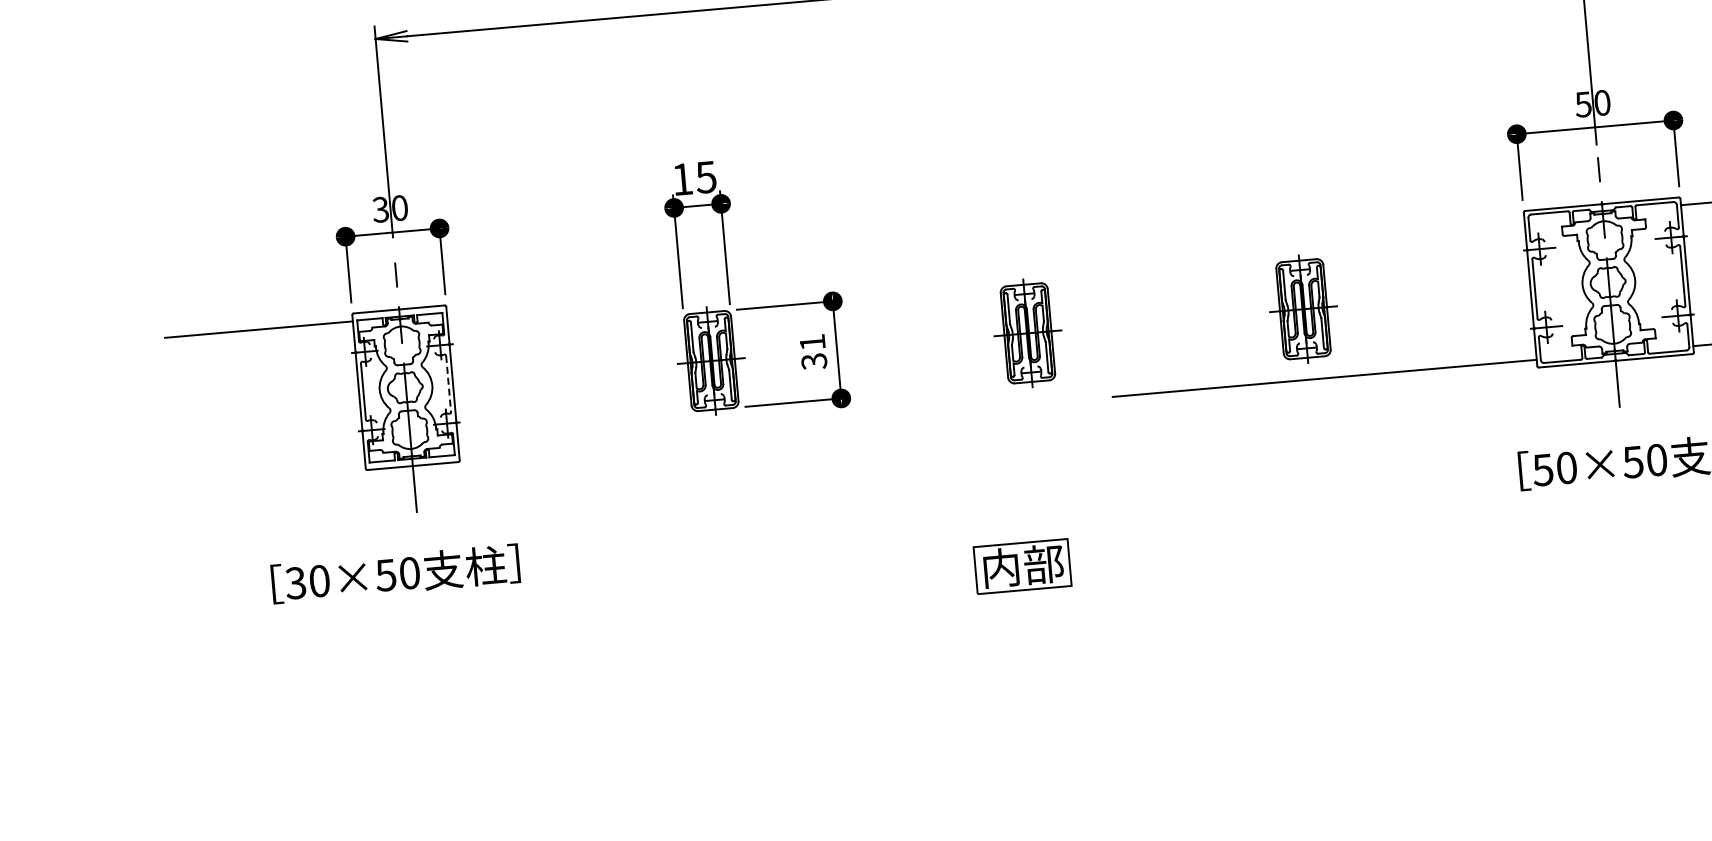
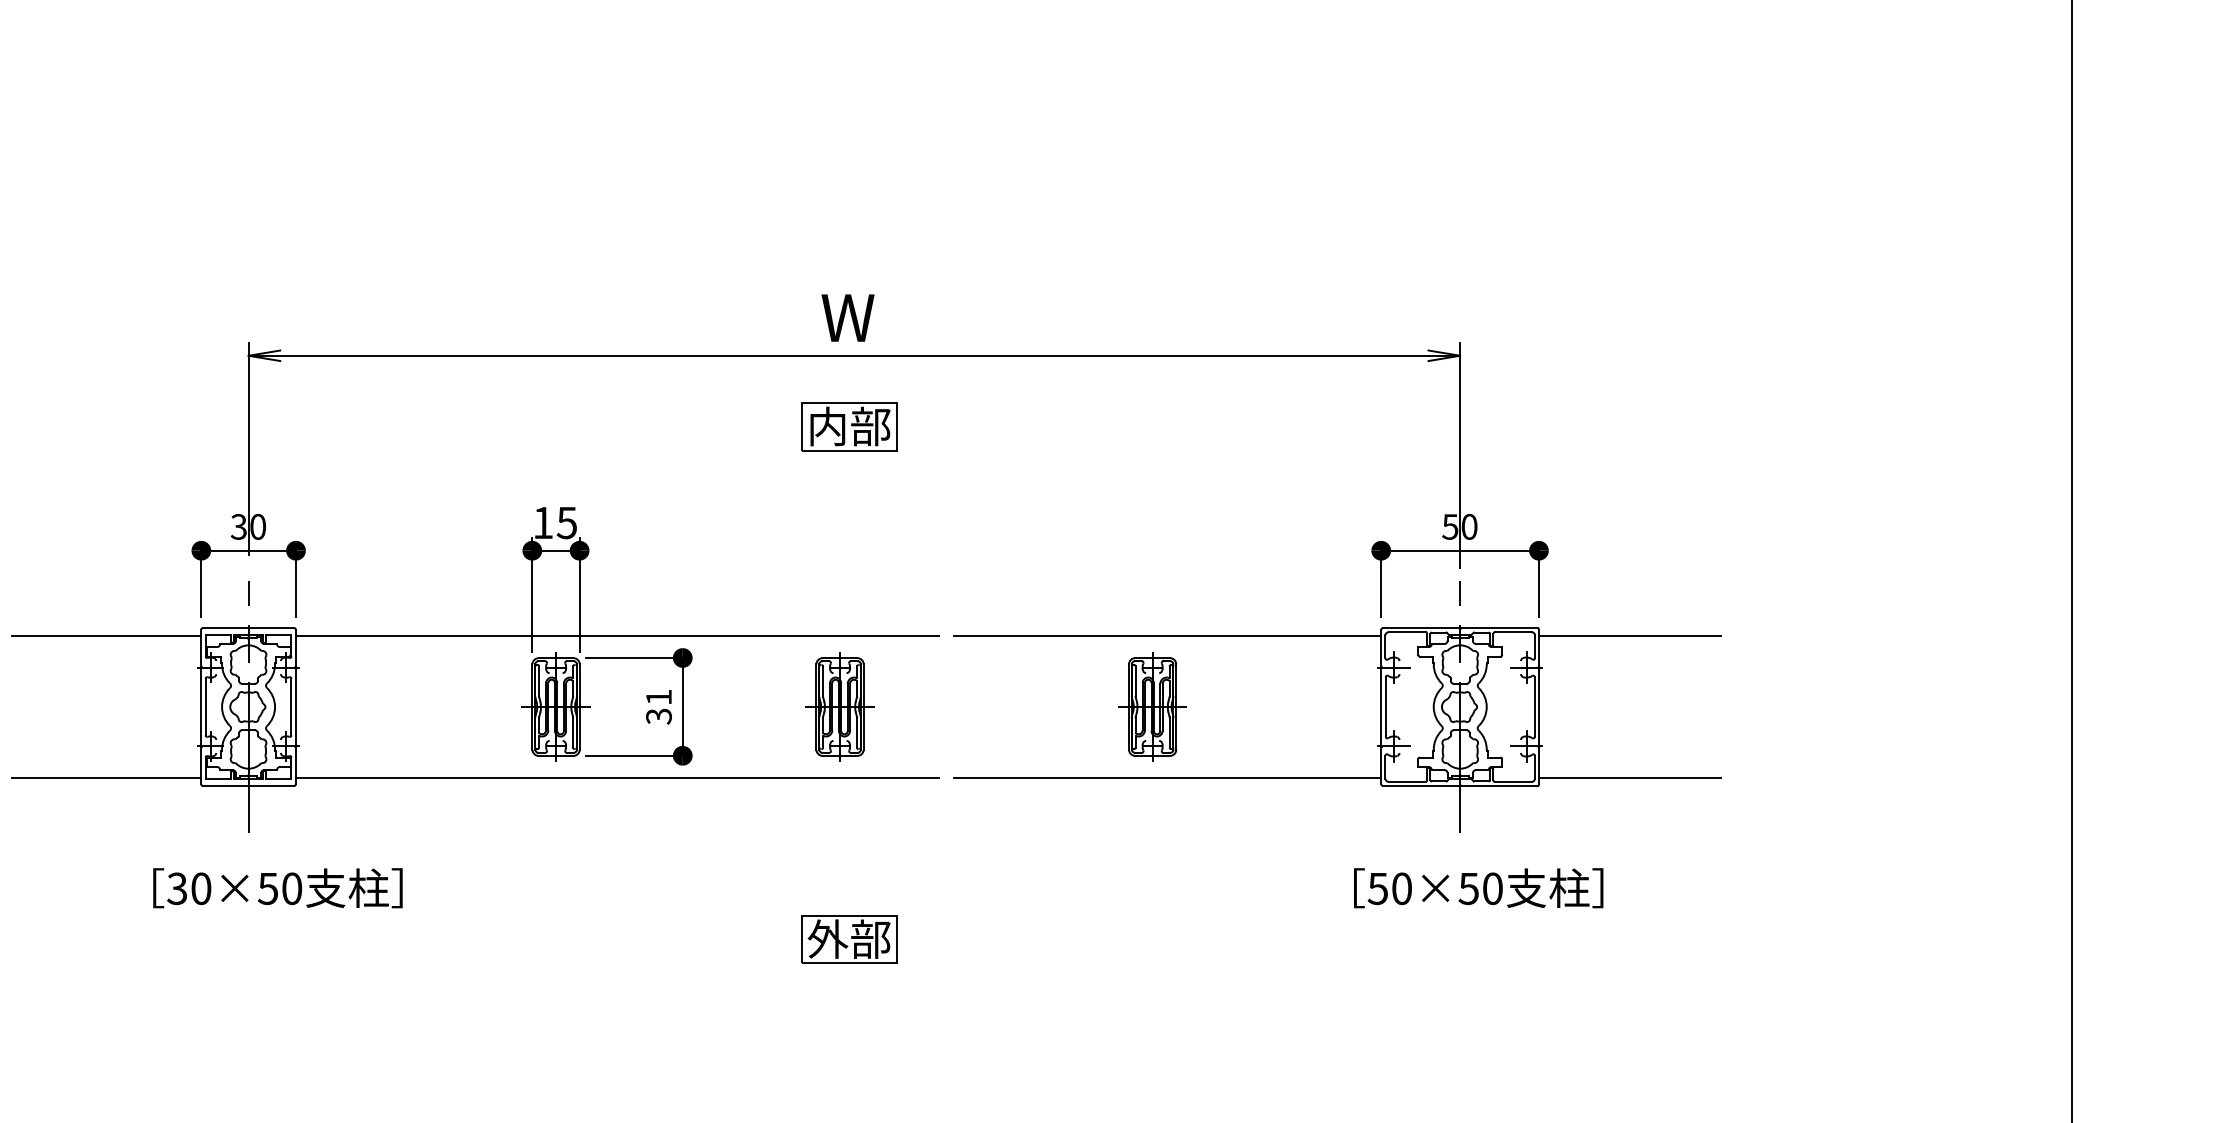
part: (978, 57) -> (849, 426), added
line: (1312, 237) -> (1167, 636), added
line: (765, 285) -> (616, 636), added
part: (1027, 332) -> (839, 706), moved
line: (448, 384) -> (291, 707), dashed -> solid
line: (777, 426) -> (616, 778), added
line: (271, 471) -> (106, 778), added
text: (1000, 567) -> (827, 938), 内部 -> 外部
text: (395, 574) -> (277, 888), moved

